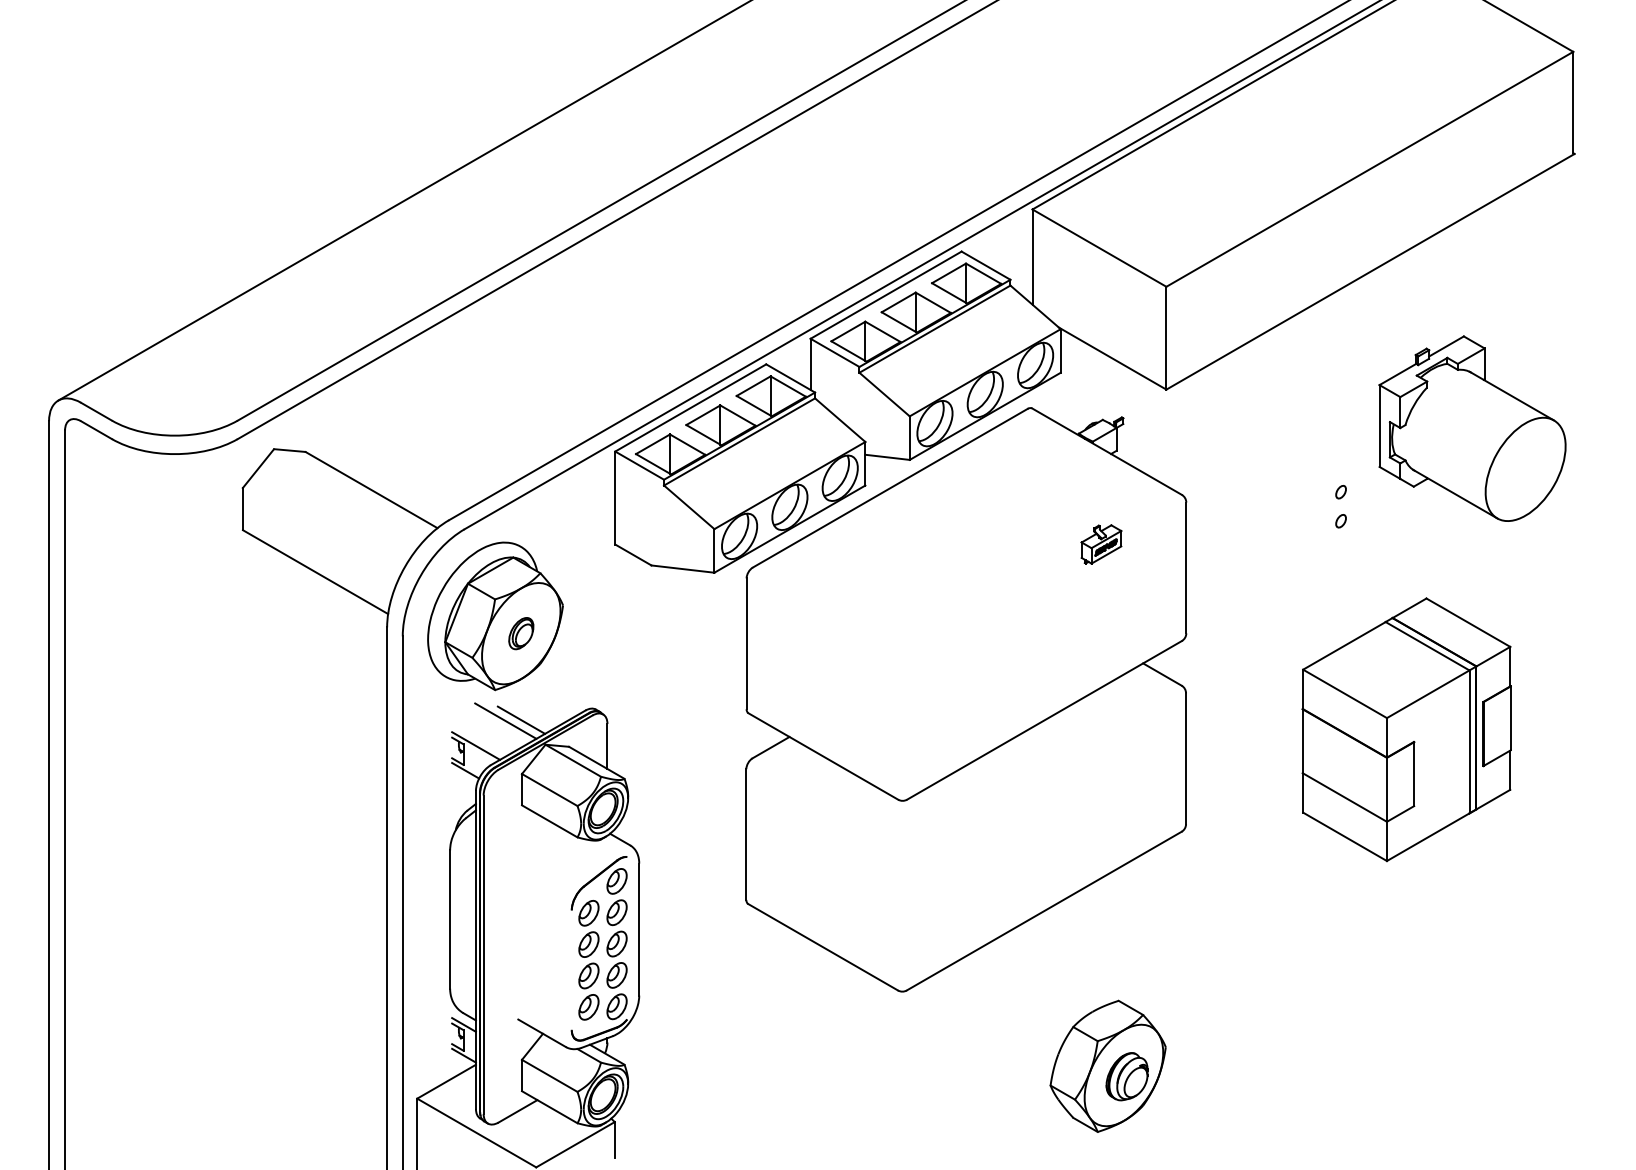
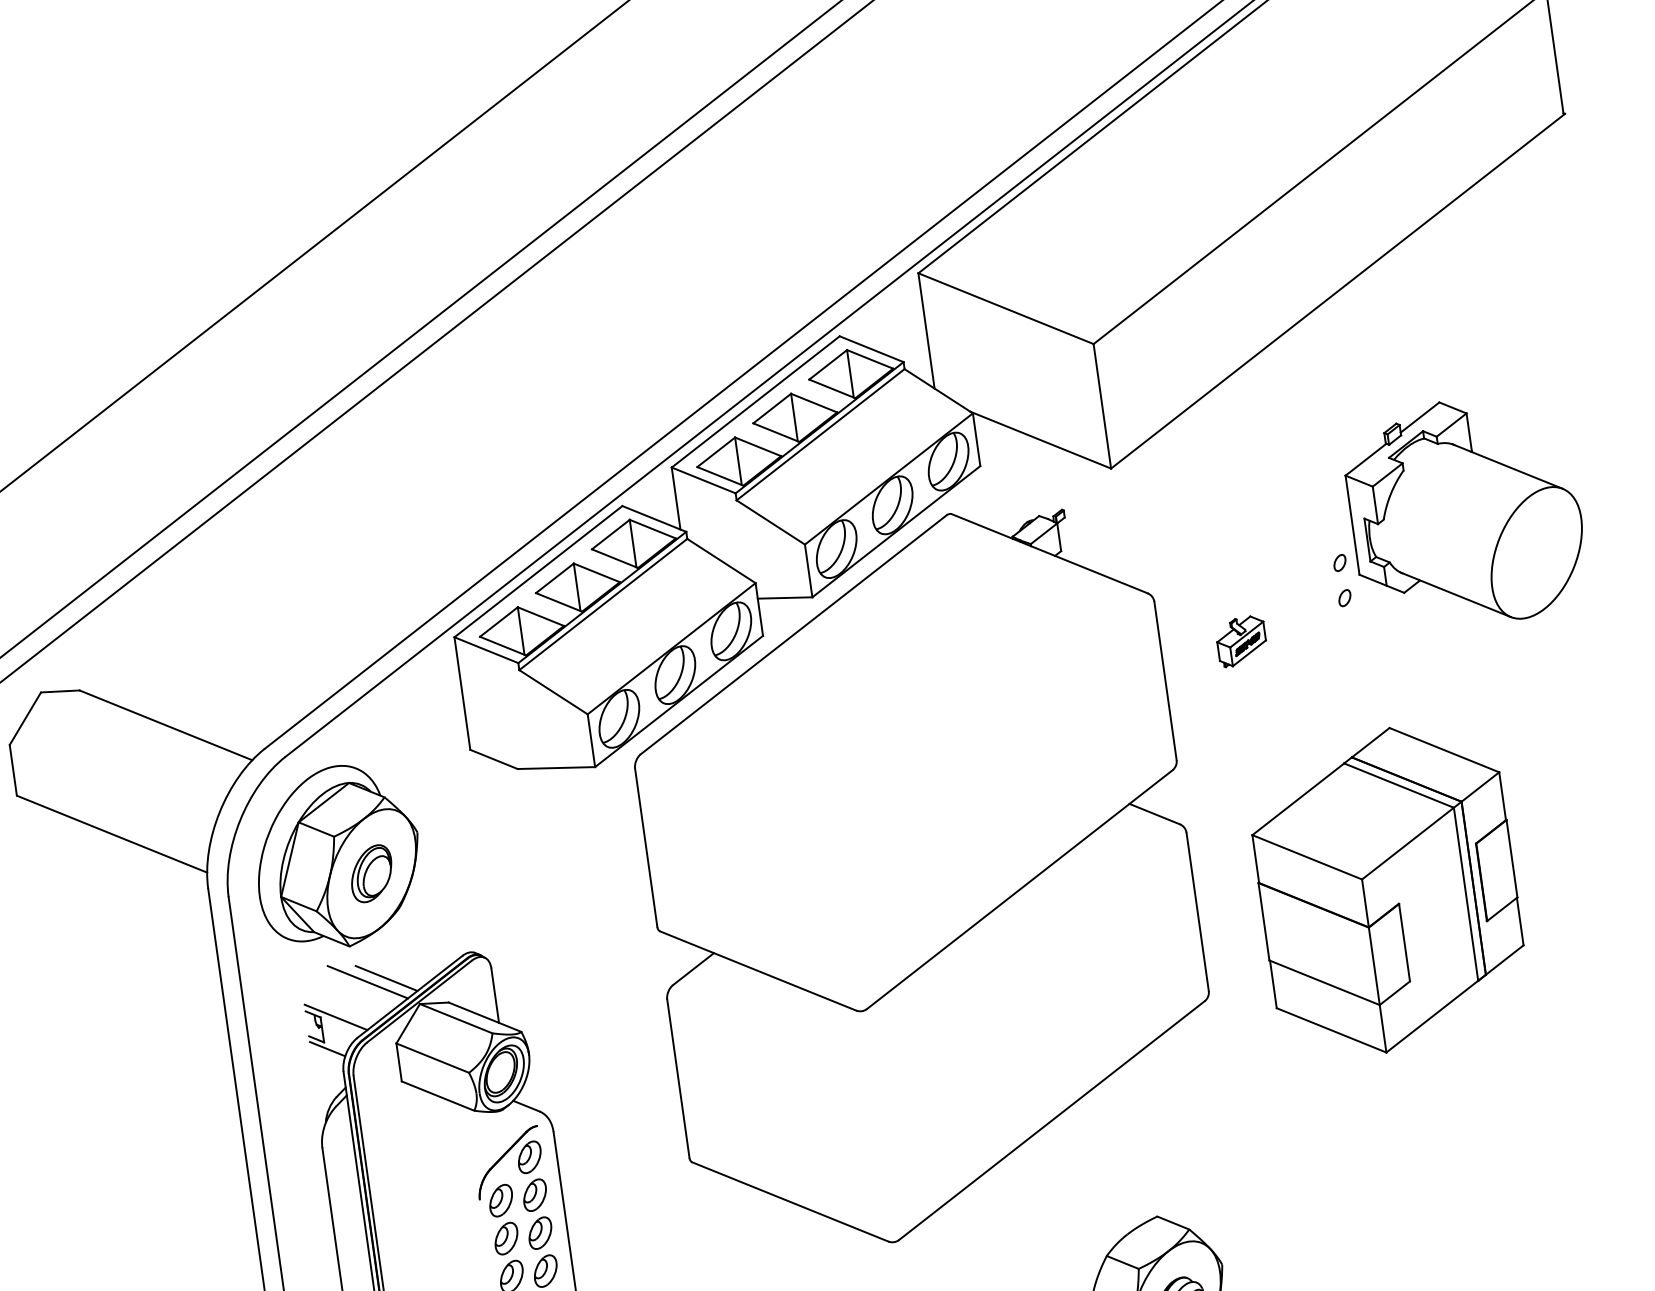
part: (1472, 428) -> (1465, 512), moved
part: (1101, 544) -> (1241, 641), moved
part: (521, 633) -> (371, 873), size x1.43
part: (1406, 729) -> (1387, 889), moved

